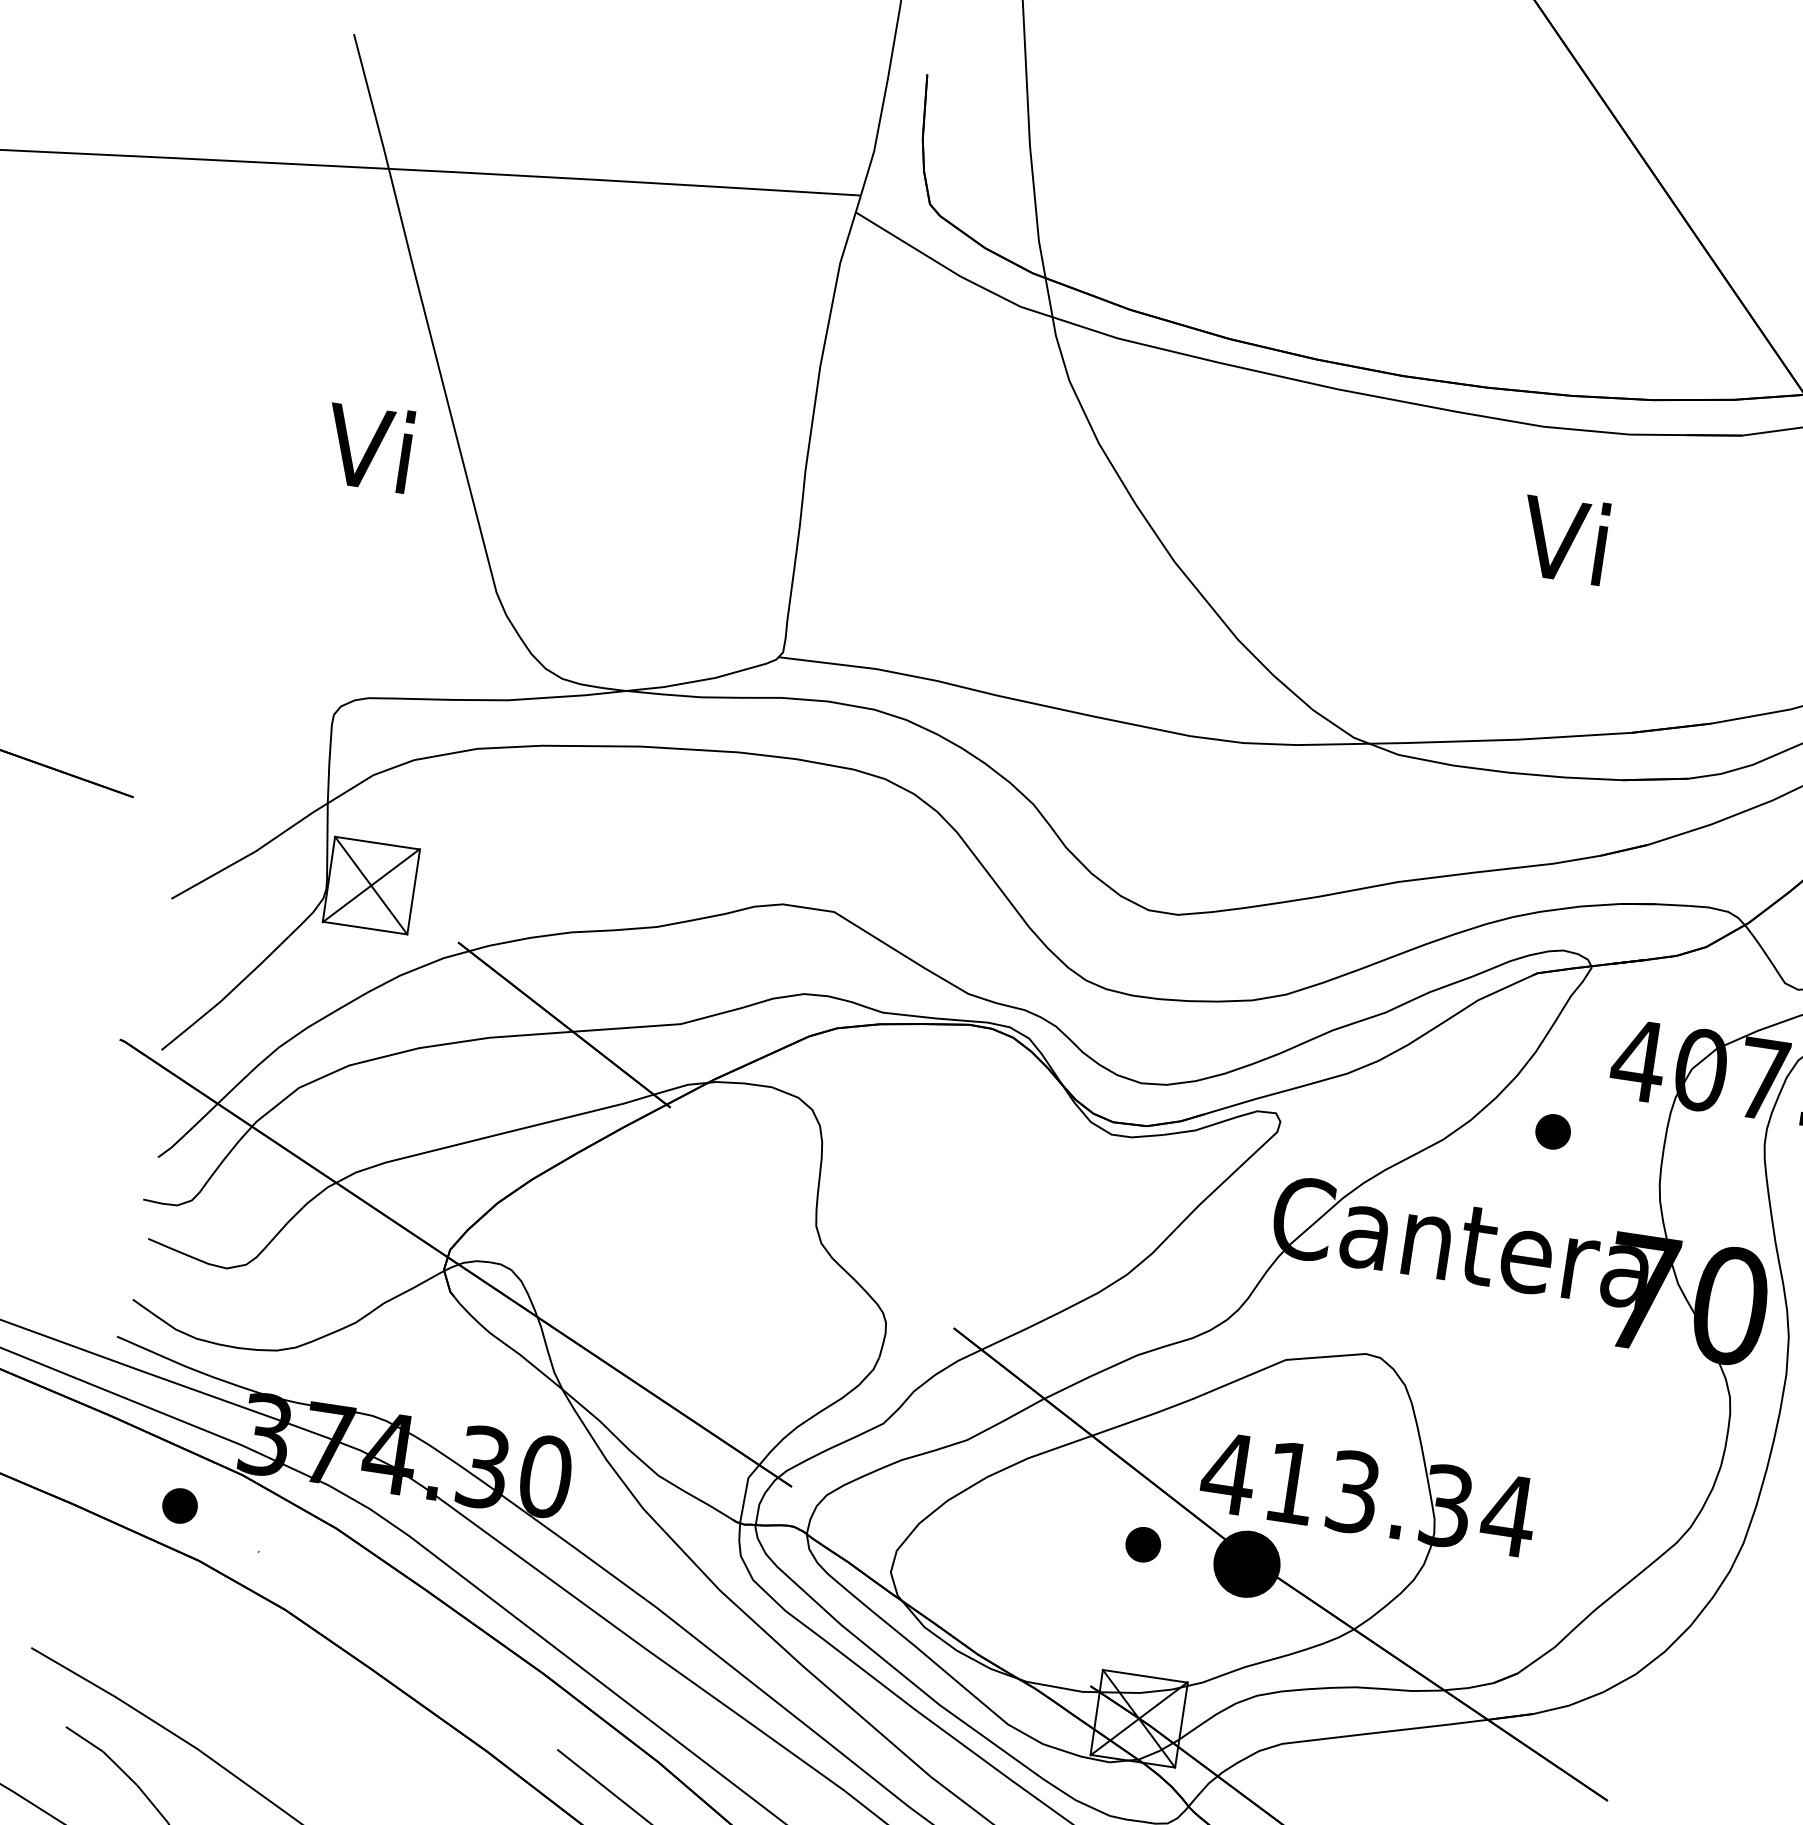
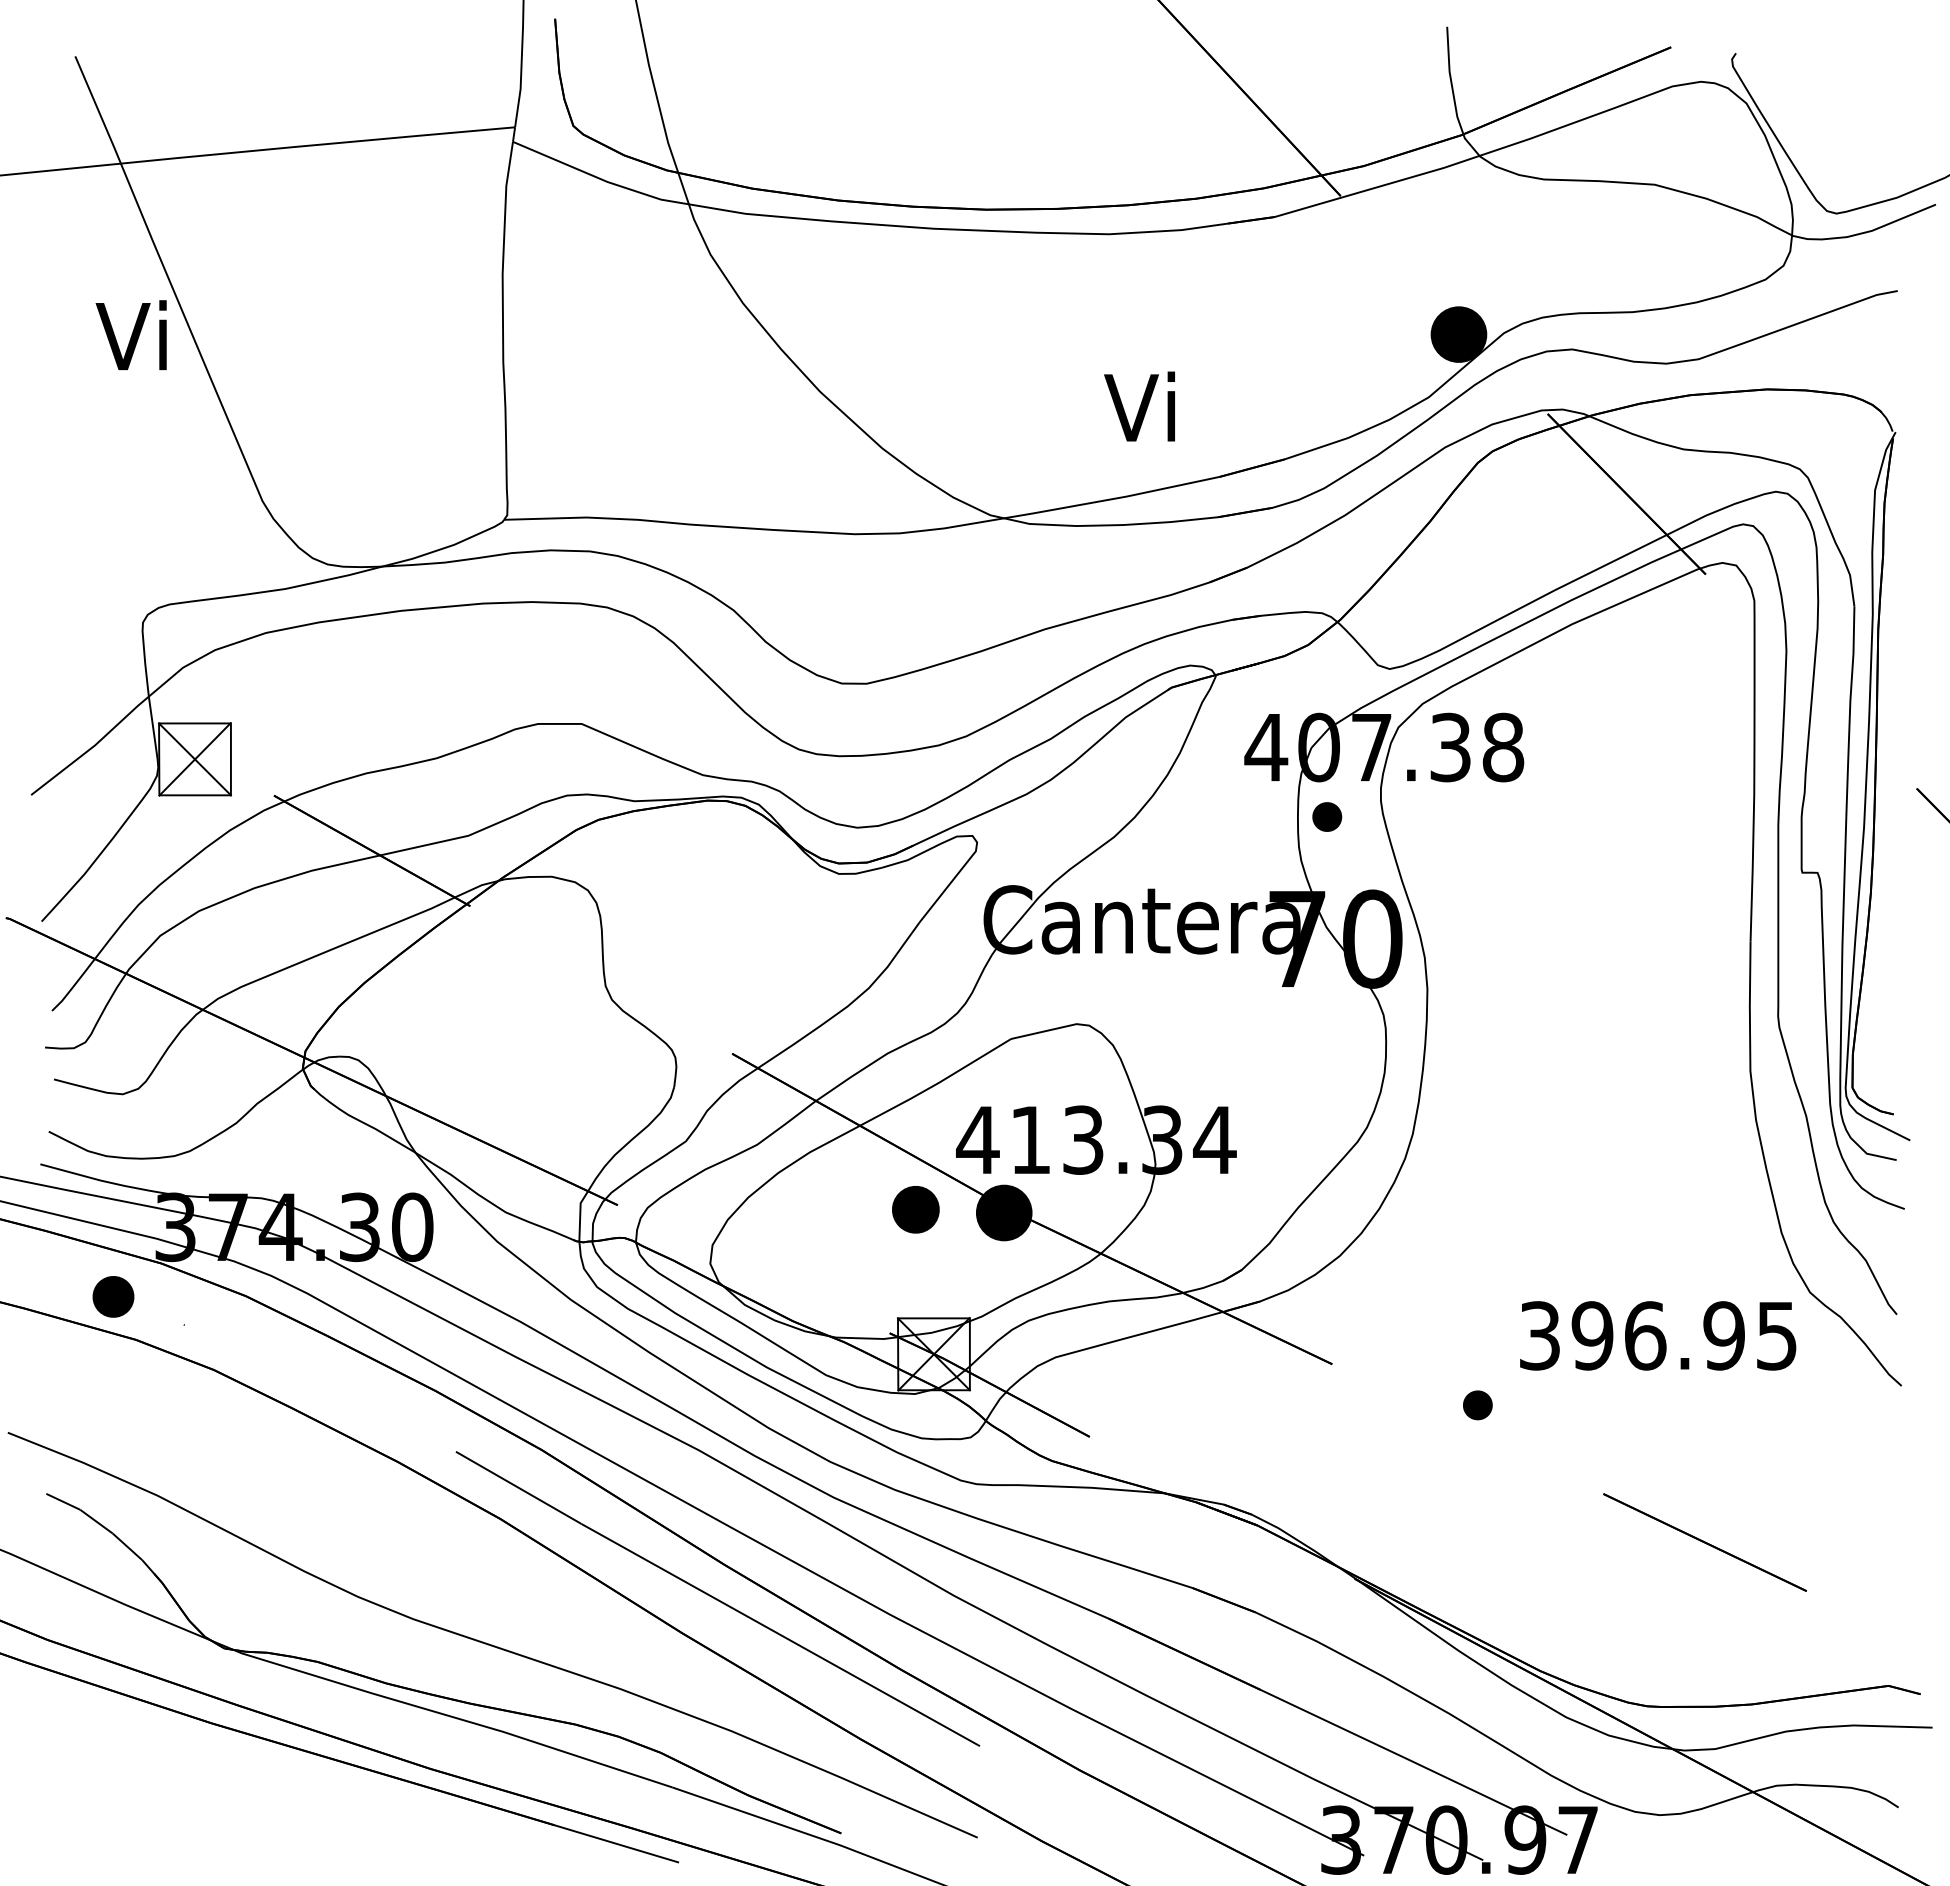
text: (367, 446) -> (130, 335), moved
text: (1563, 538) -> (1139, 406), moved
part: (1553, 1131) -> (1327, 816), moved
part: (180, 1505) -> (113, 1296), size x1.4
part: (1142, 1544) -> (915, 1209), size x1.6

